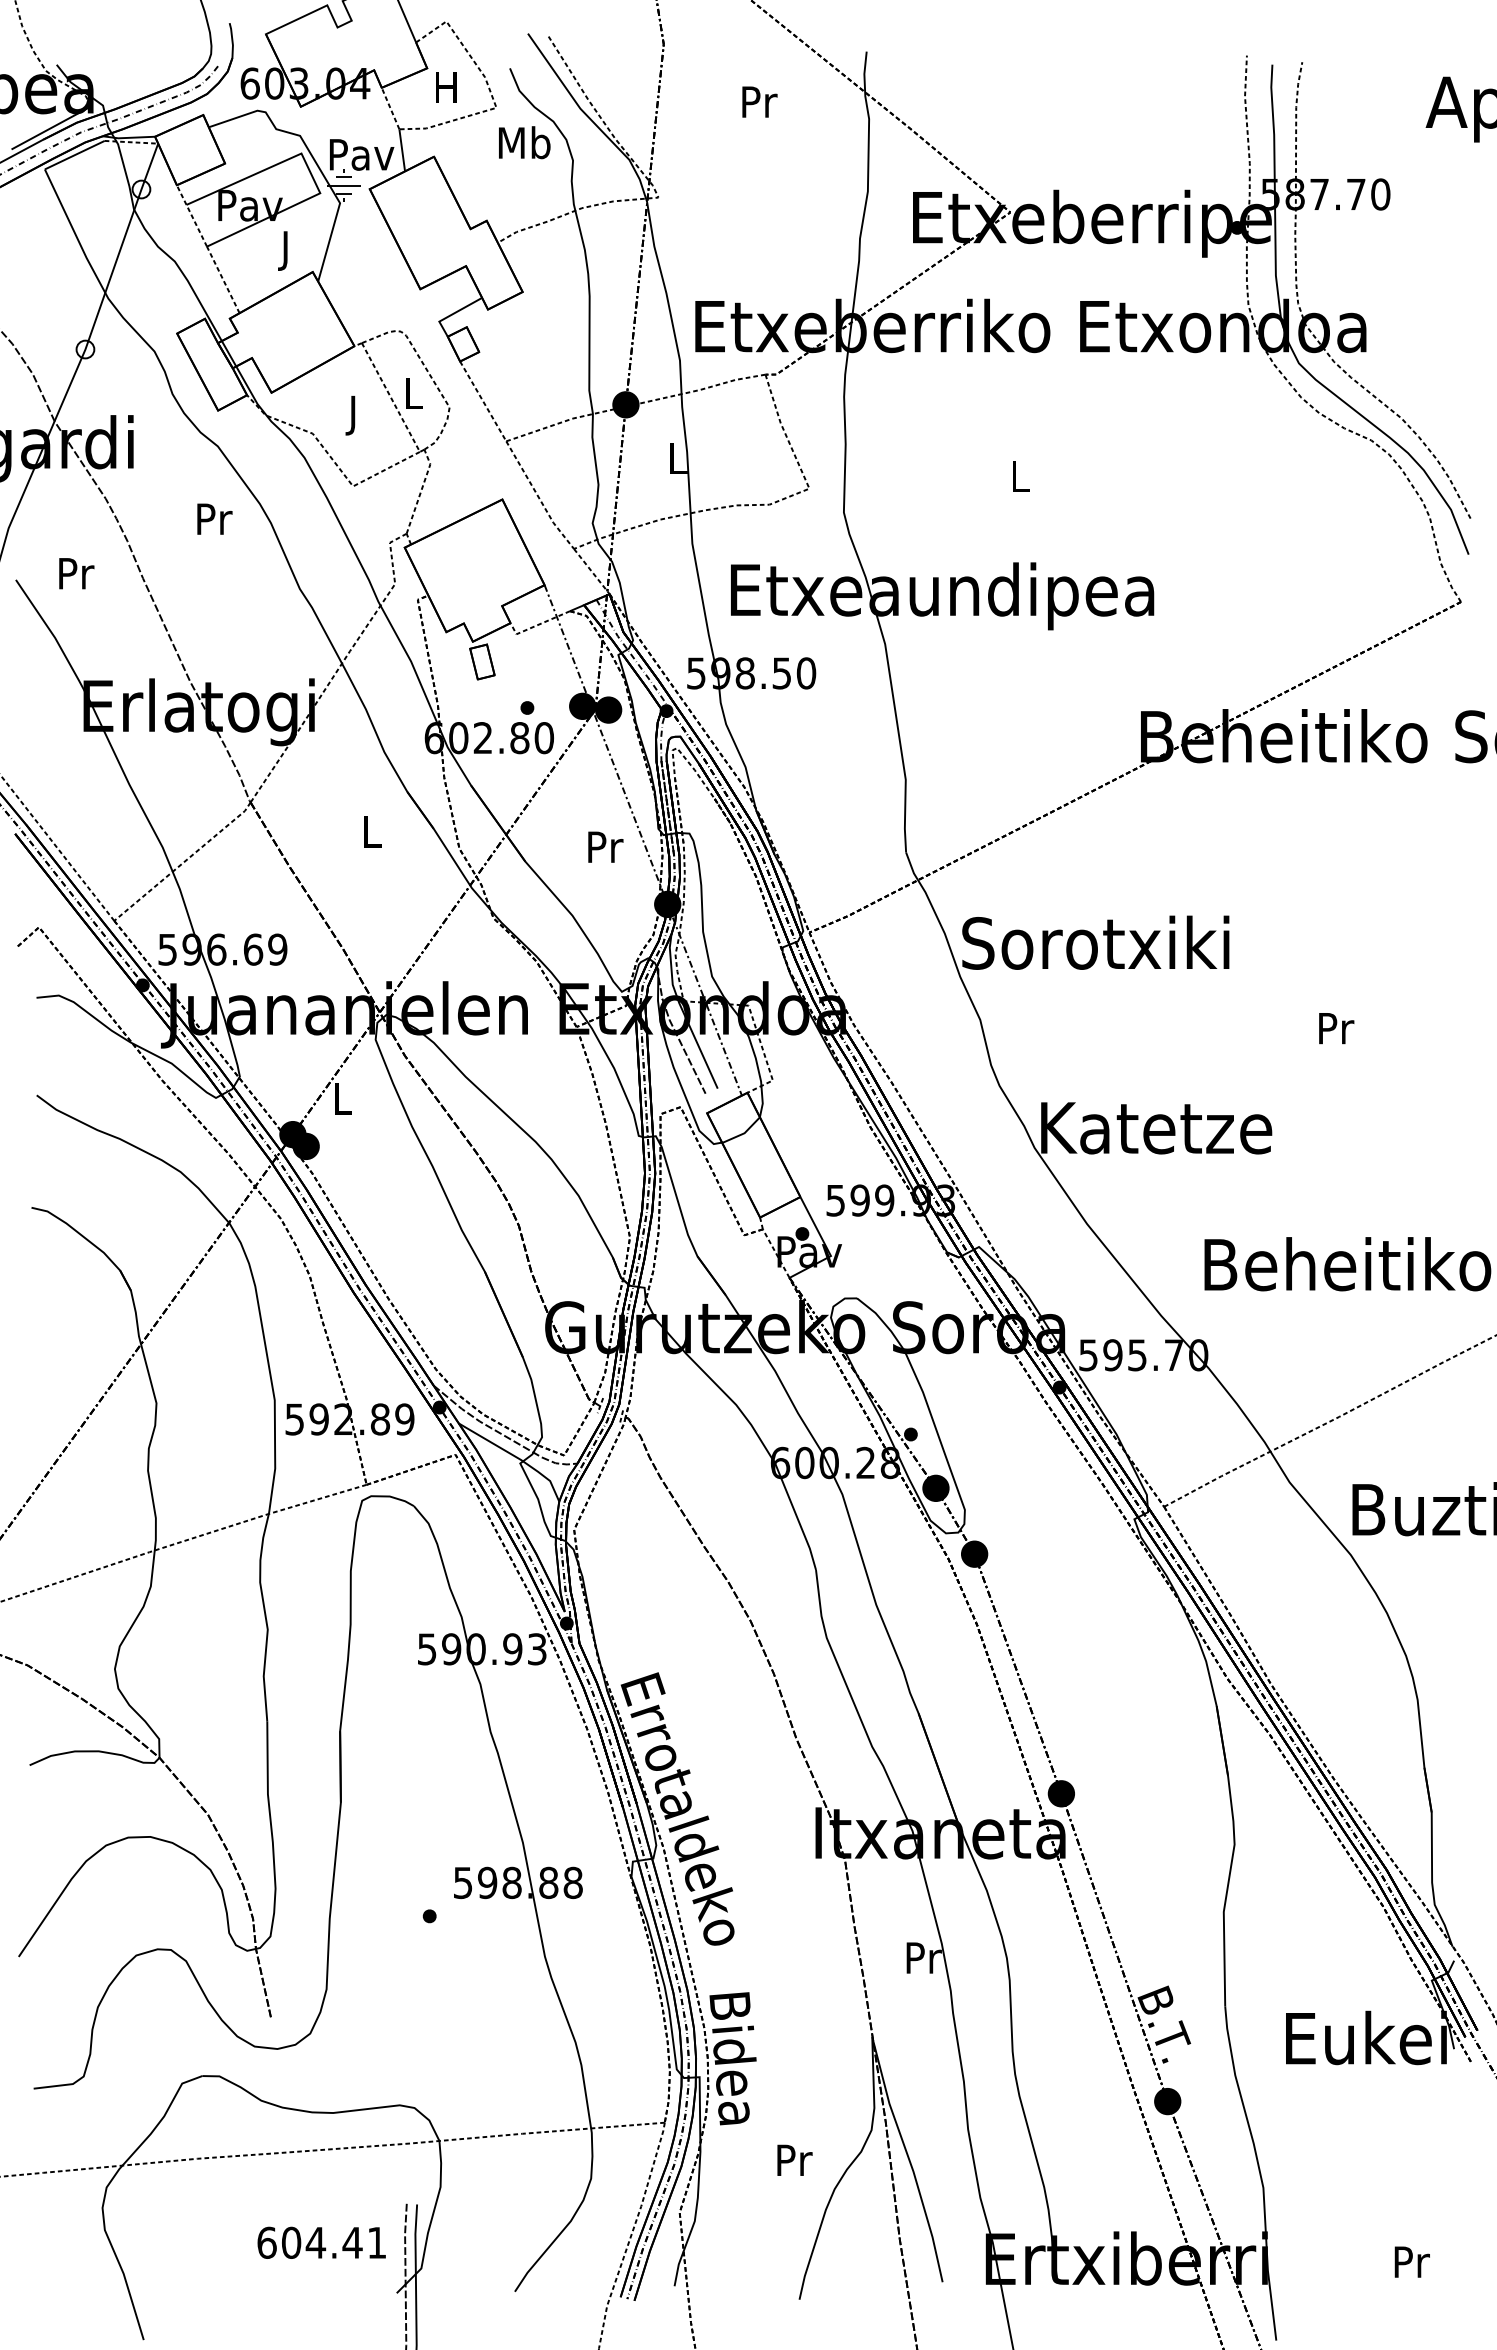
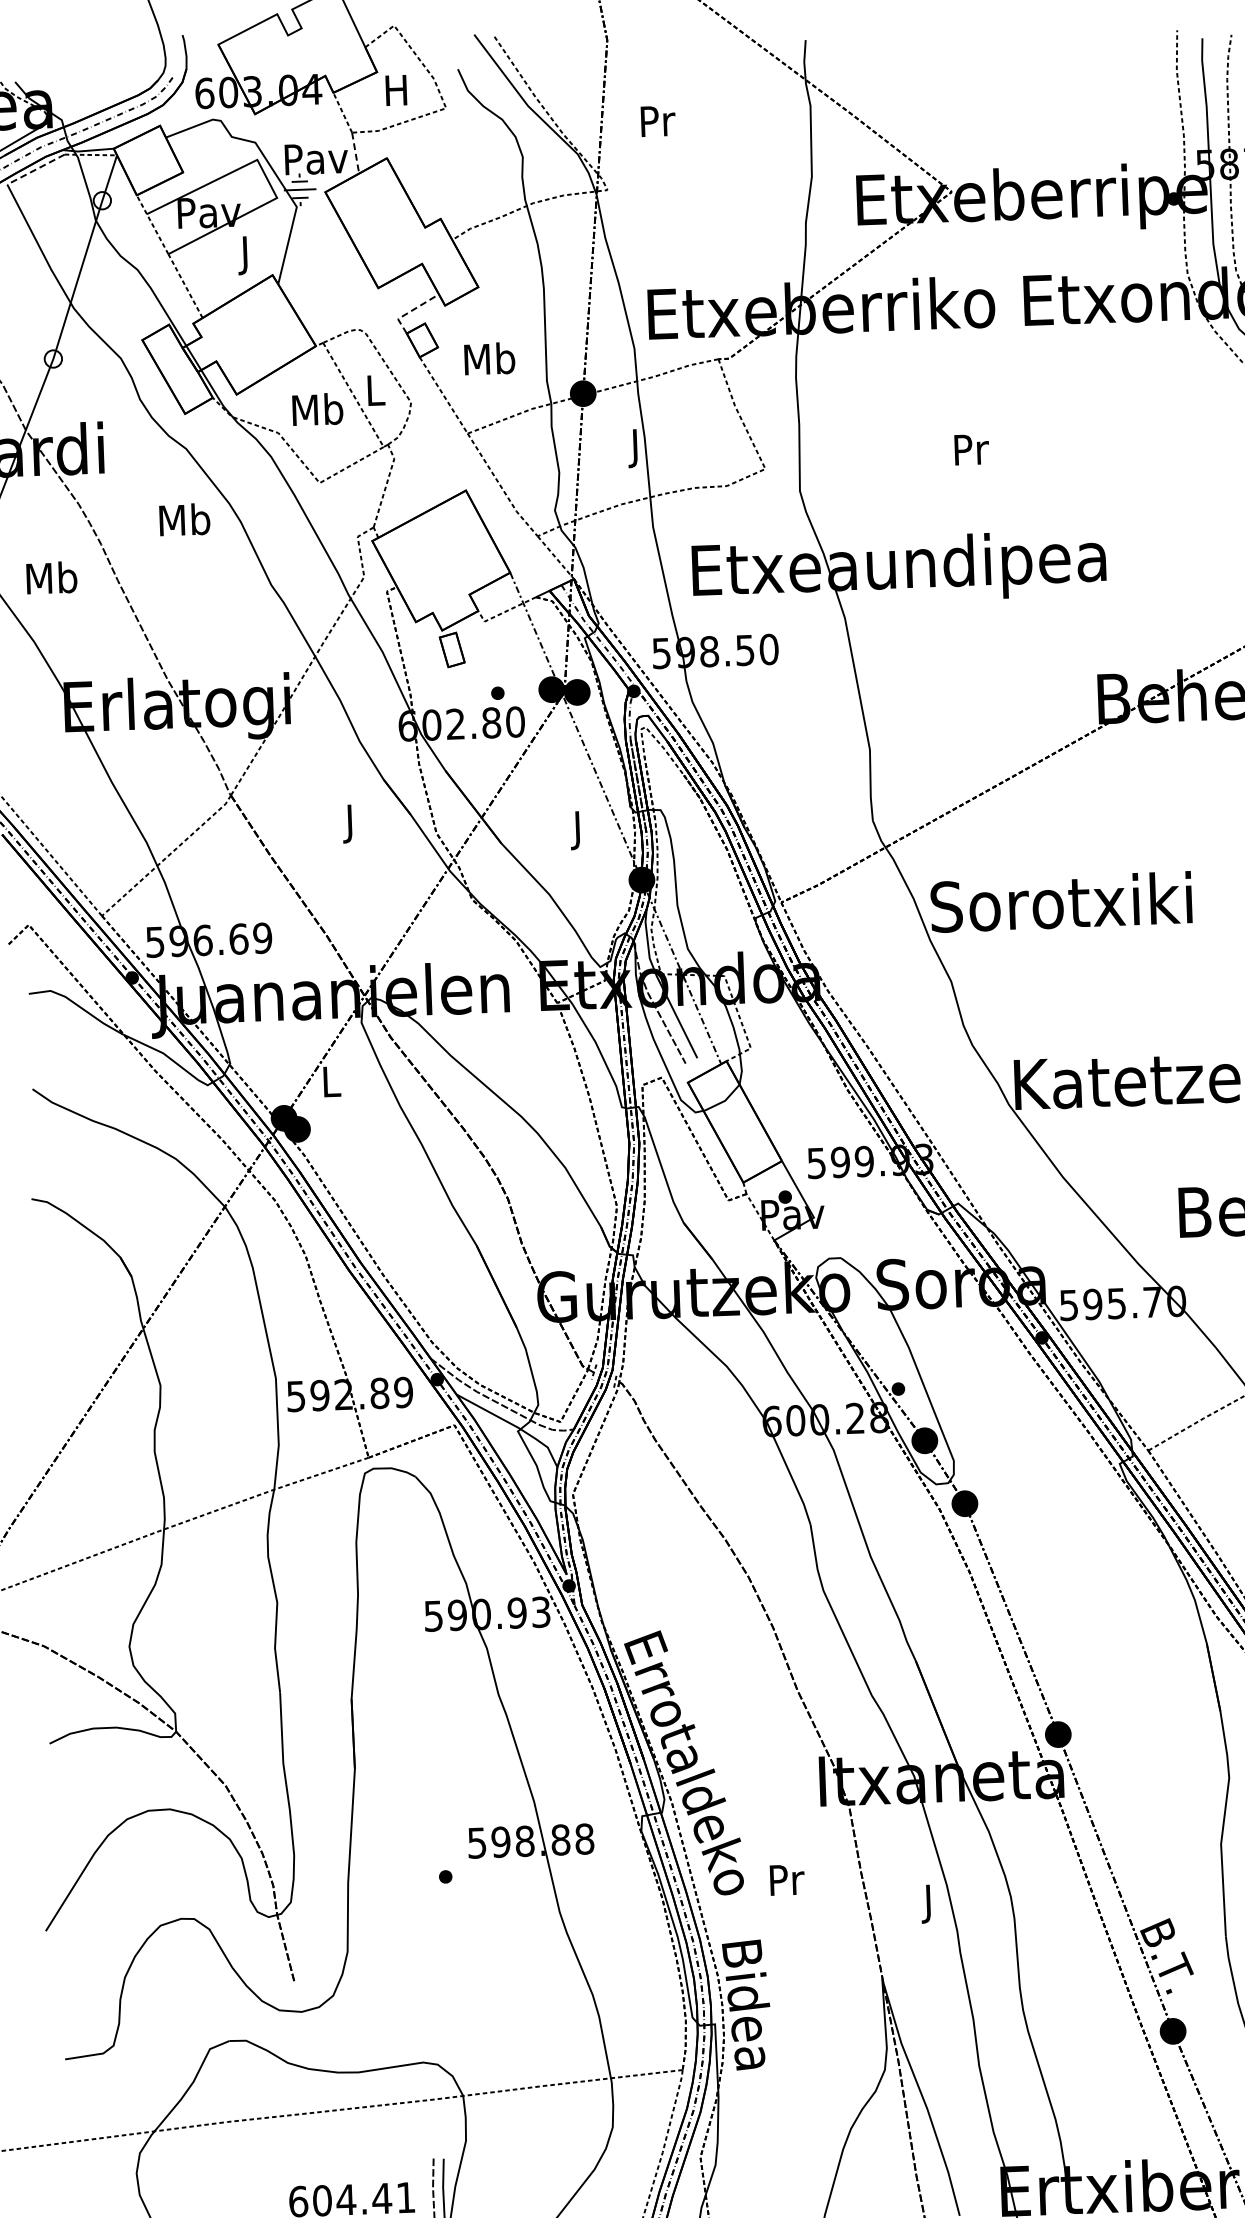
text: (759, 101) -> (657, 120), moved
text: (524, 142) -> (489, 358), moved
line: (402, 150) -> (355, 153), solid -> dashed
line: (74, 155) -> (35, 169), solid -> dashed
line: (452, 314) -> (410, 311), solid -> dashed
text: (353, 414) -> (317, 412), J -> Mb
text: (678, 462) -> (636, 448), L -> J
text: (1020, 476) -> (971, 449), L -> Pr
text: (213, 518) -> (184, 519), Pr -> Mb
text: (75, 572) -> (51, 577), Pr -> Mb
text: (372, 835) -> (351, 823), L -> J
text: (605, 851) -> (579, 830), Pr -> J
text: (923, 1962) -> (929, 1904), Pr -> J
text: (794, 2159) -> (786, 1879), moved

